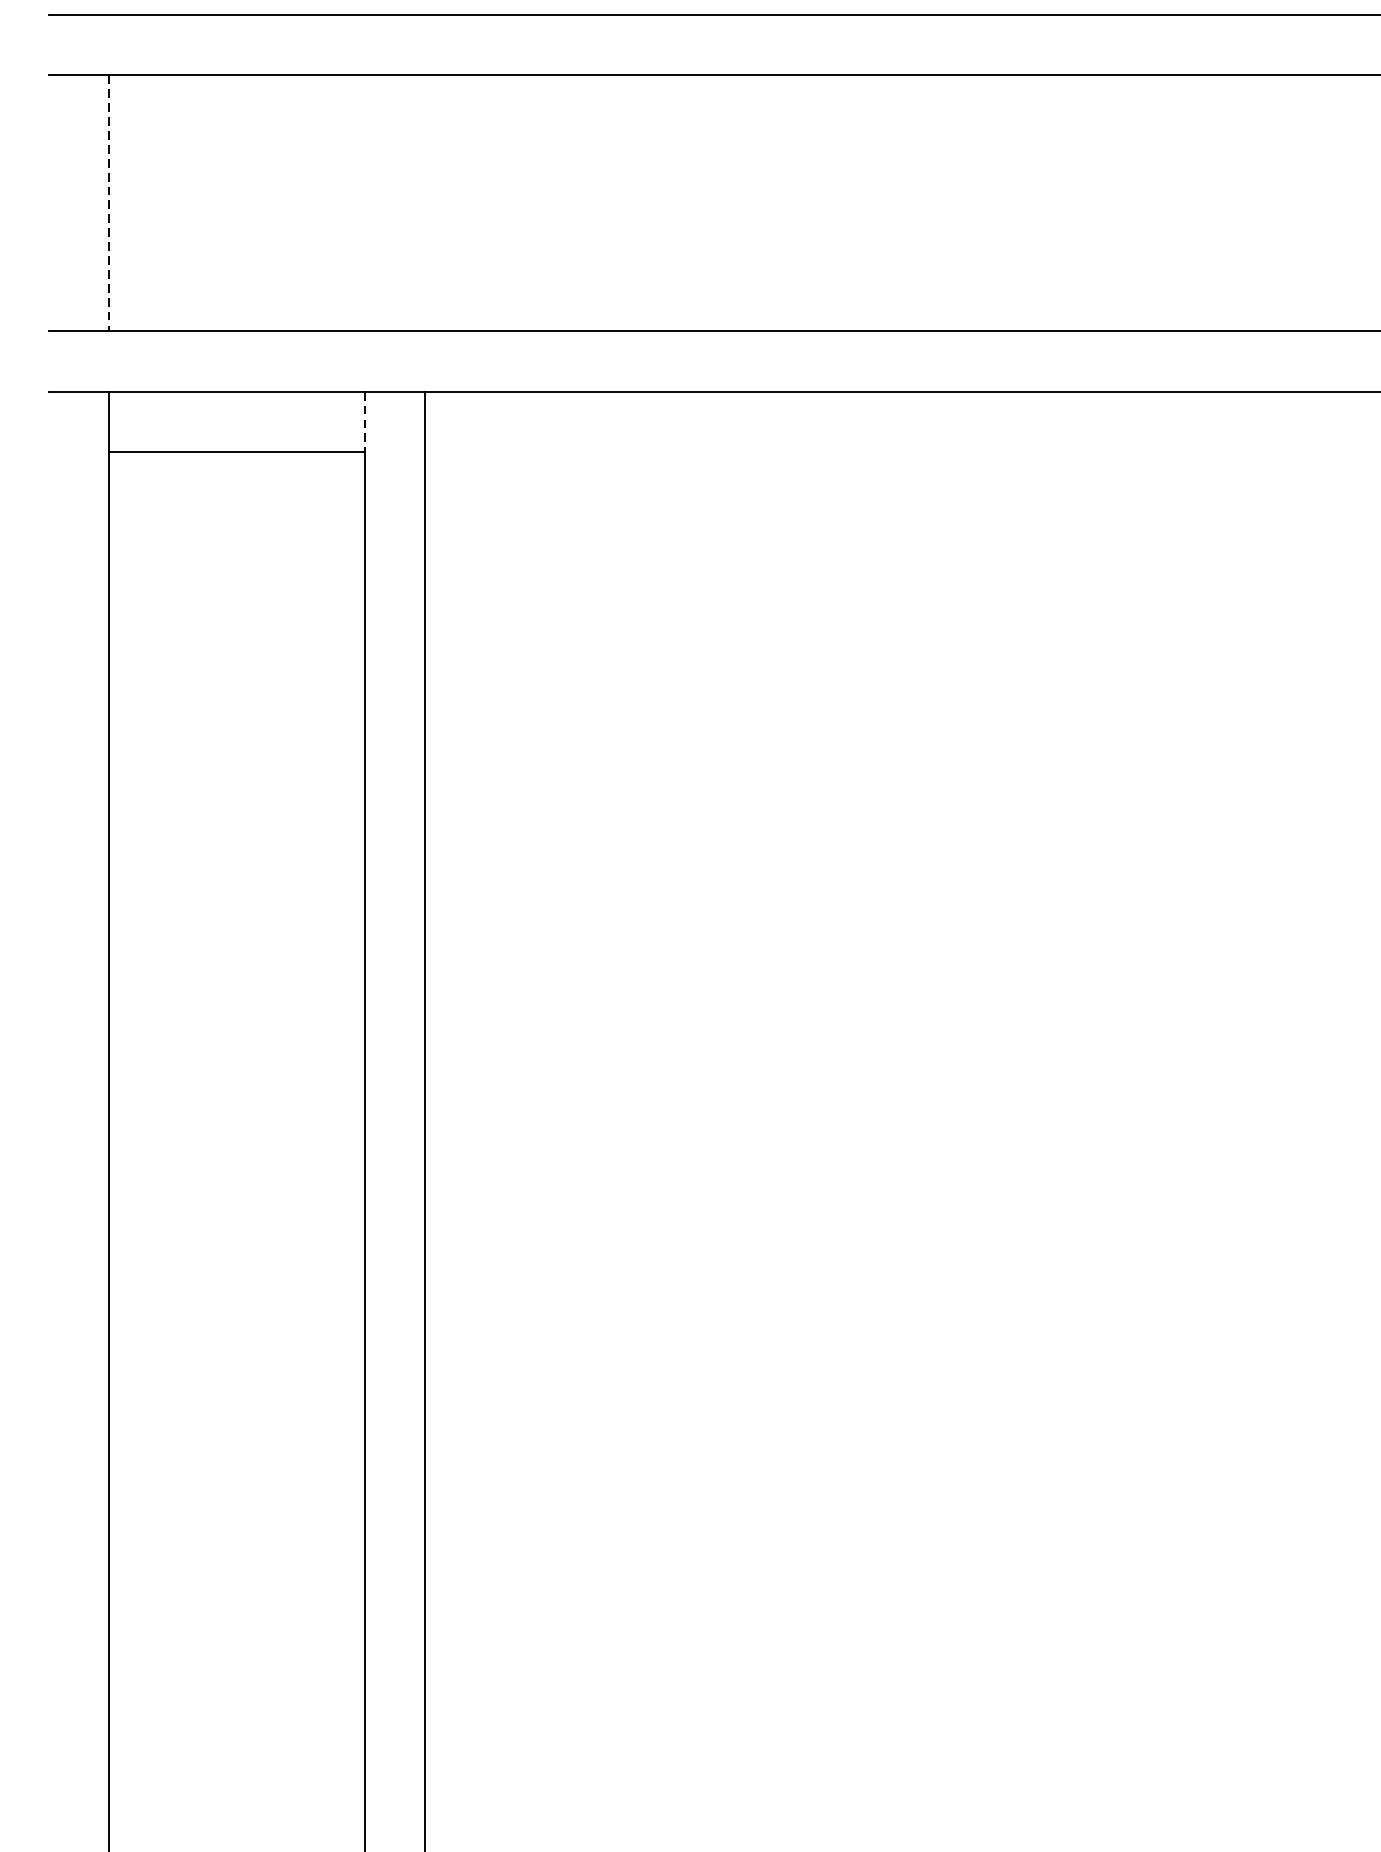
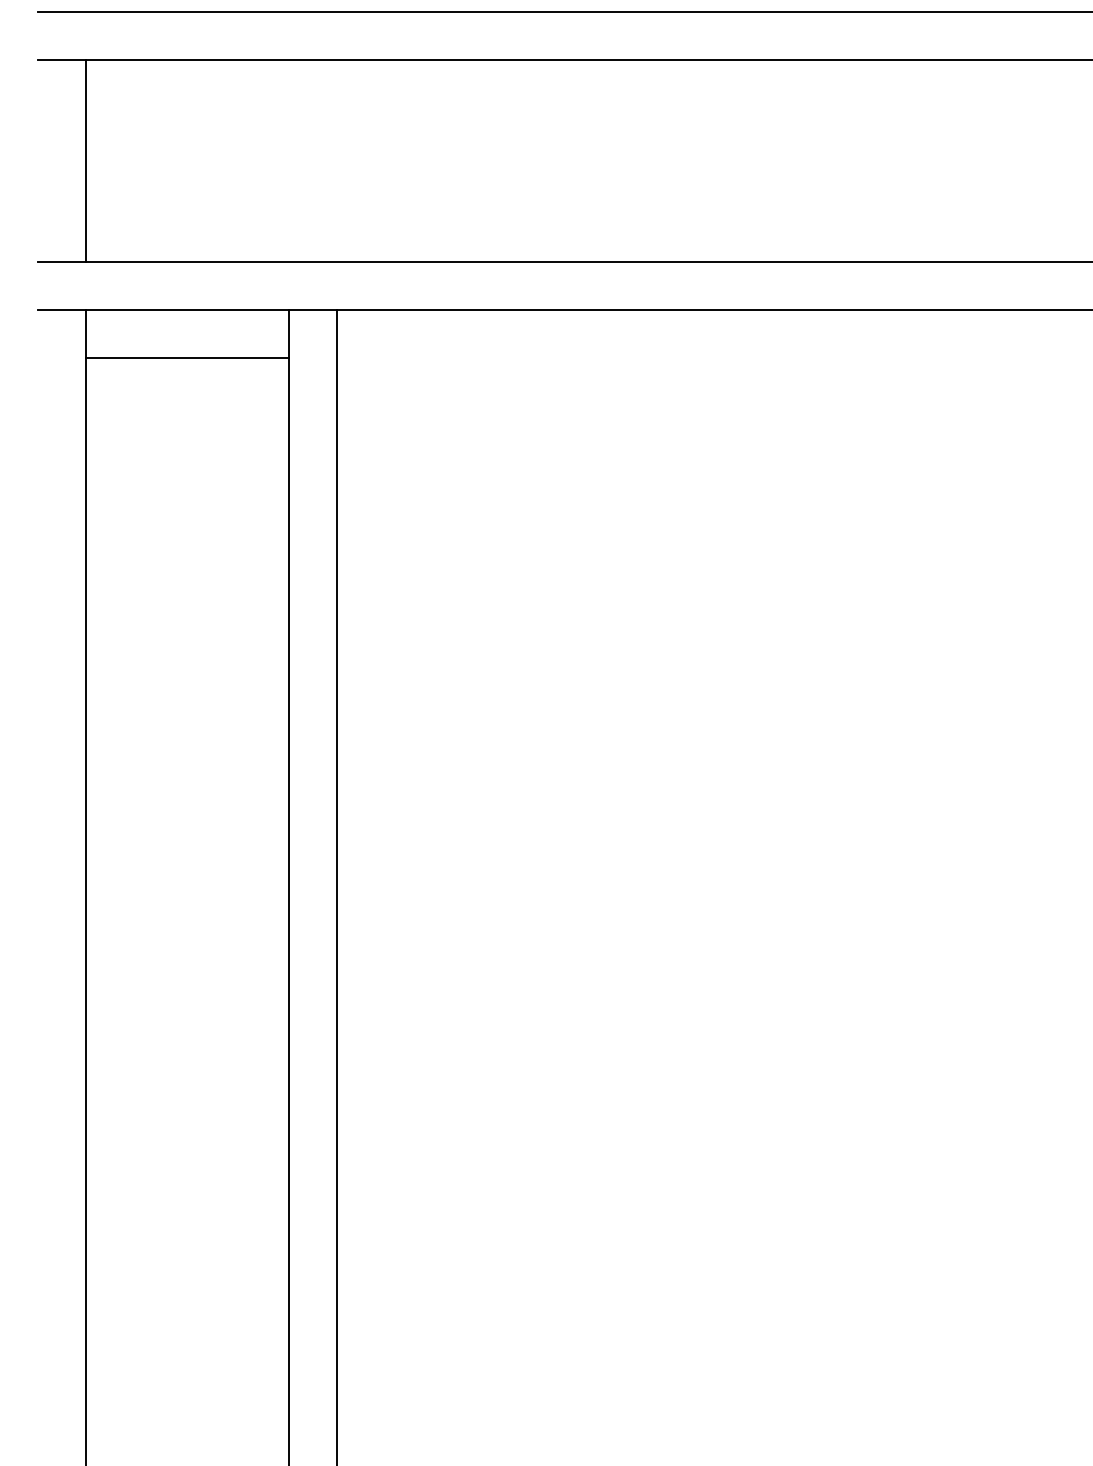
line: (109, 204) -> (86, 161), dashed -> solid
line: (364, 421) -> (288, 333), dashed -> solid

